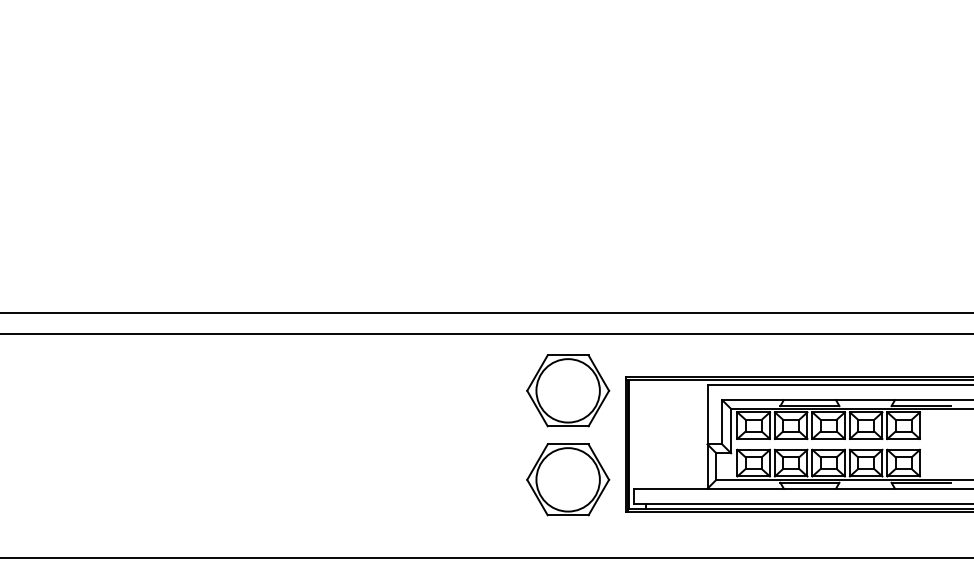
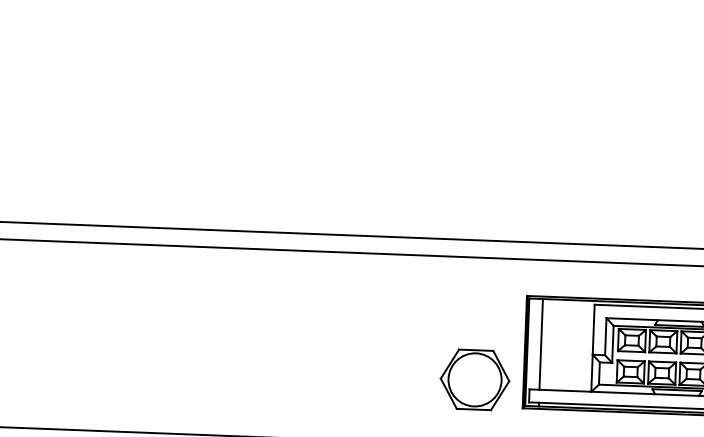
part: (568, 390) -> (478, 305), removed
line: (645, 434) -> (541, 344), added

